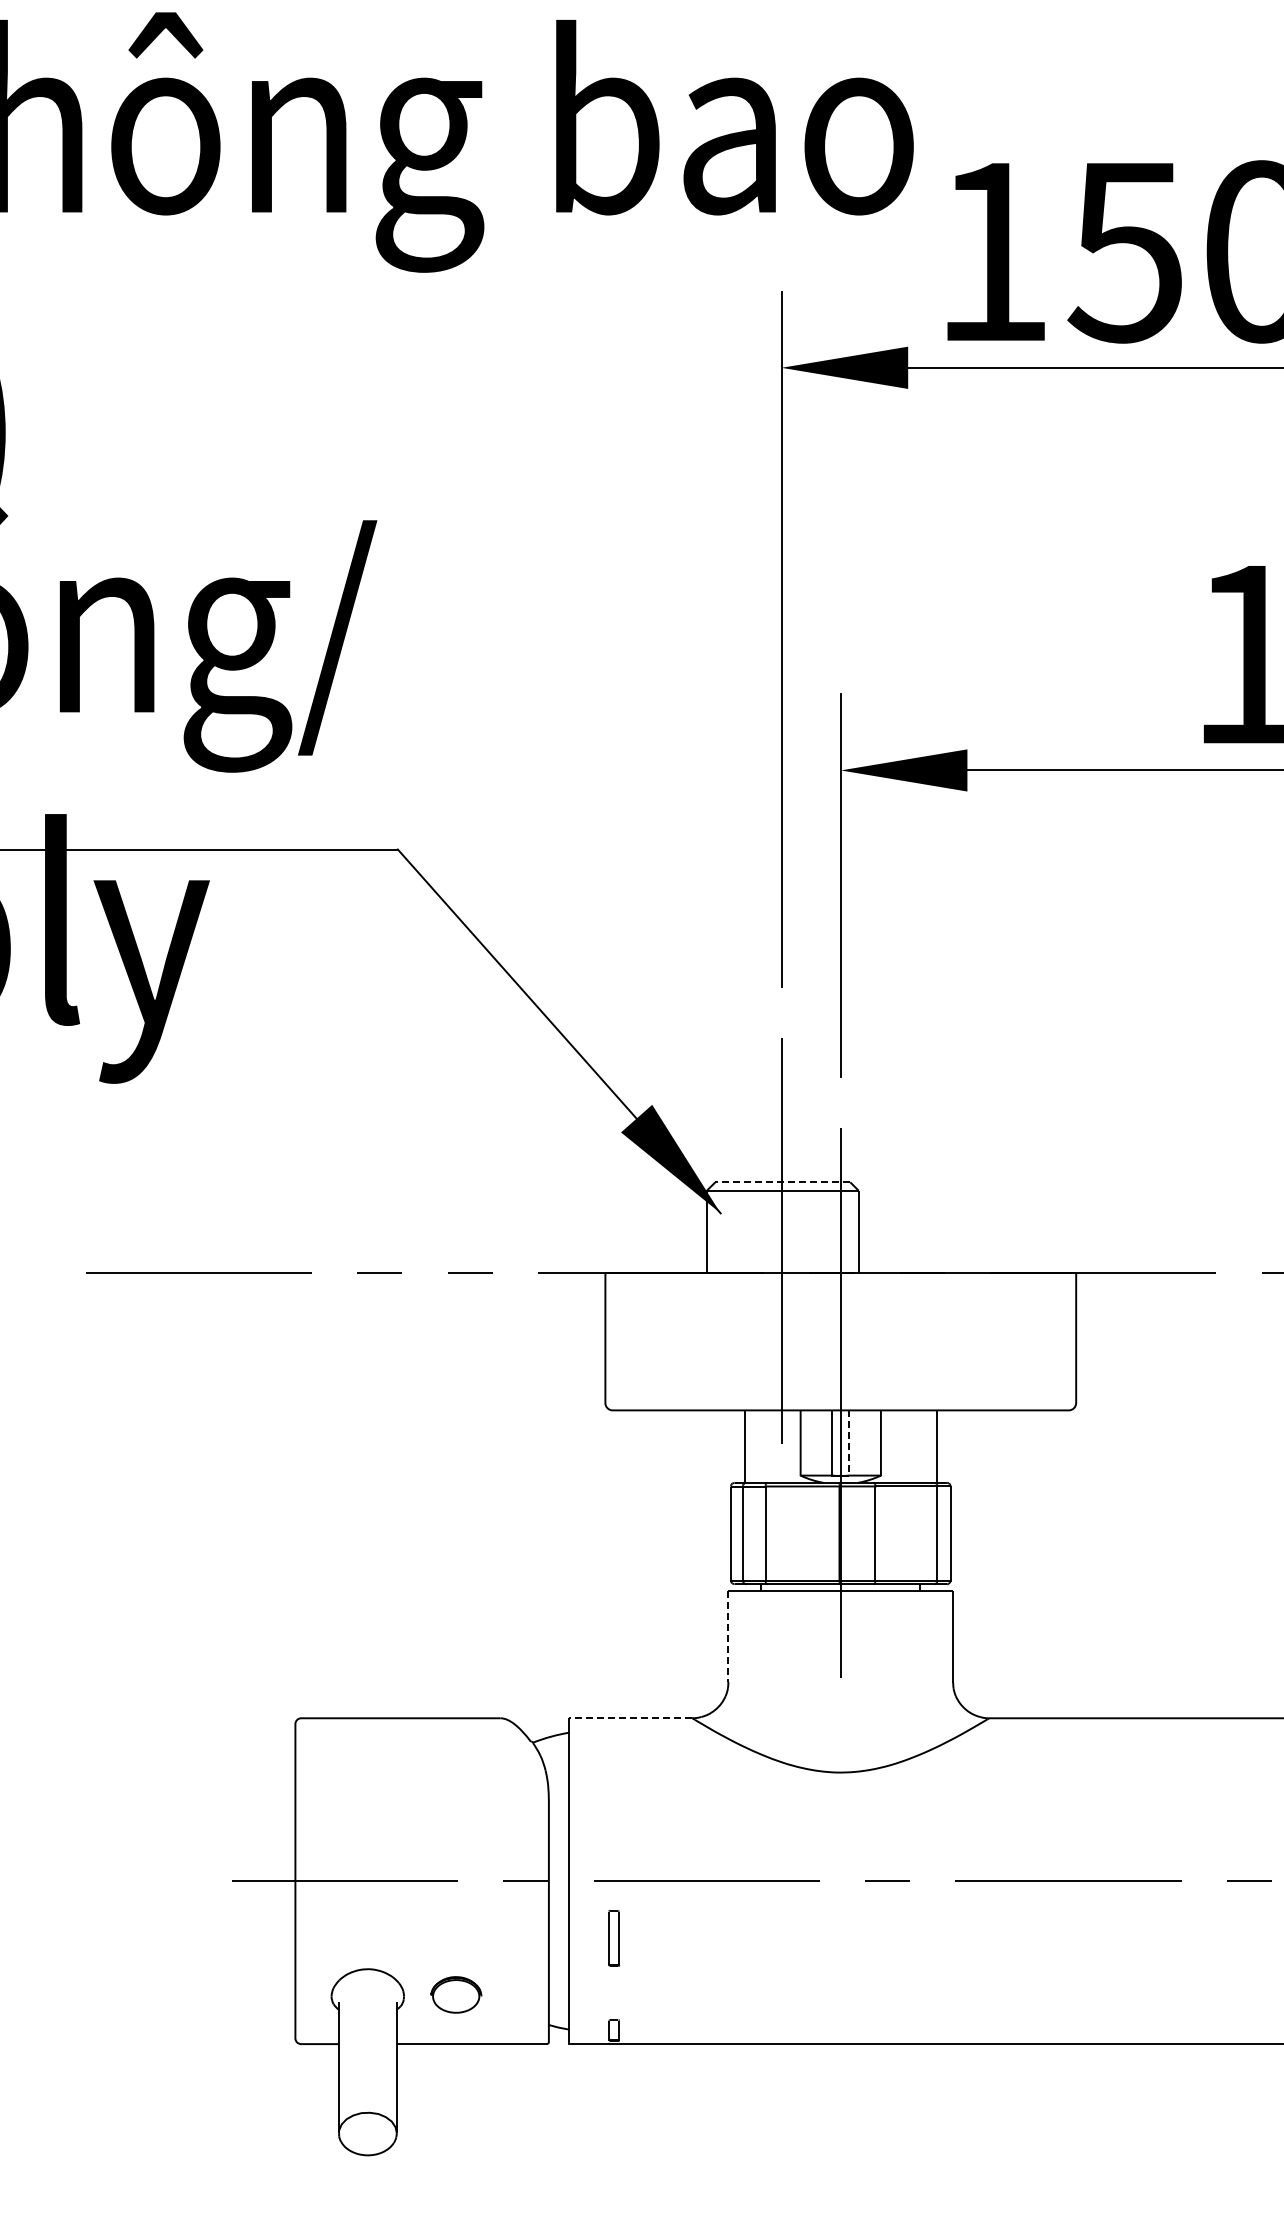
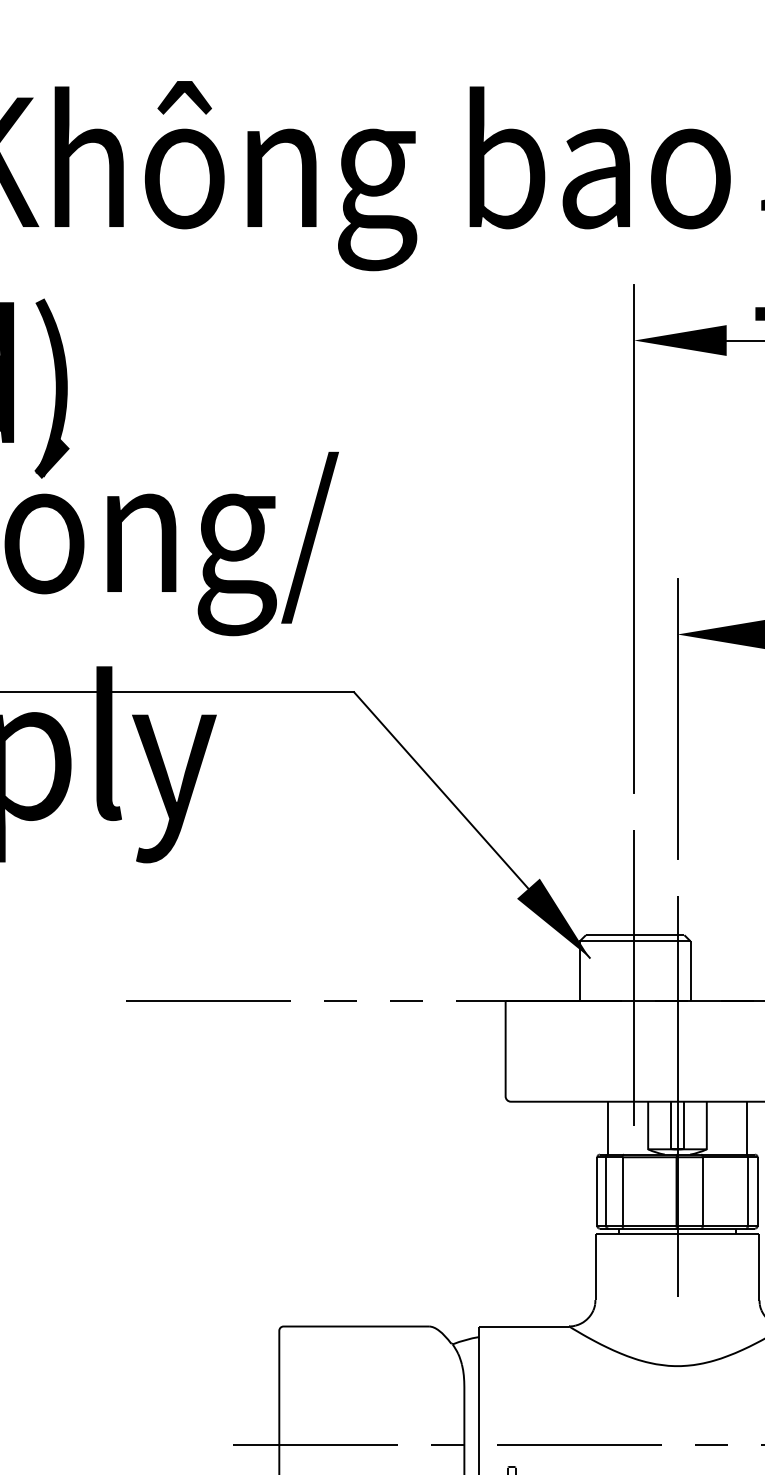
line: (782, 1182) -> (634, 935), dashed -> solid
line: (849, 1442) -> (683, 1125), dashed -> solid
line: (728, 1637) -> (595, 1267), dashed -> solid
line: (630, 1718) -> (523, 1326), dashed -> solid

